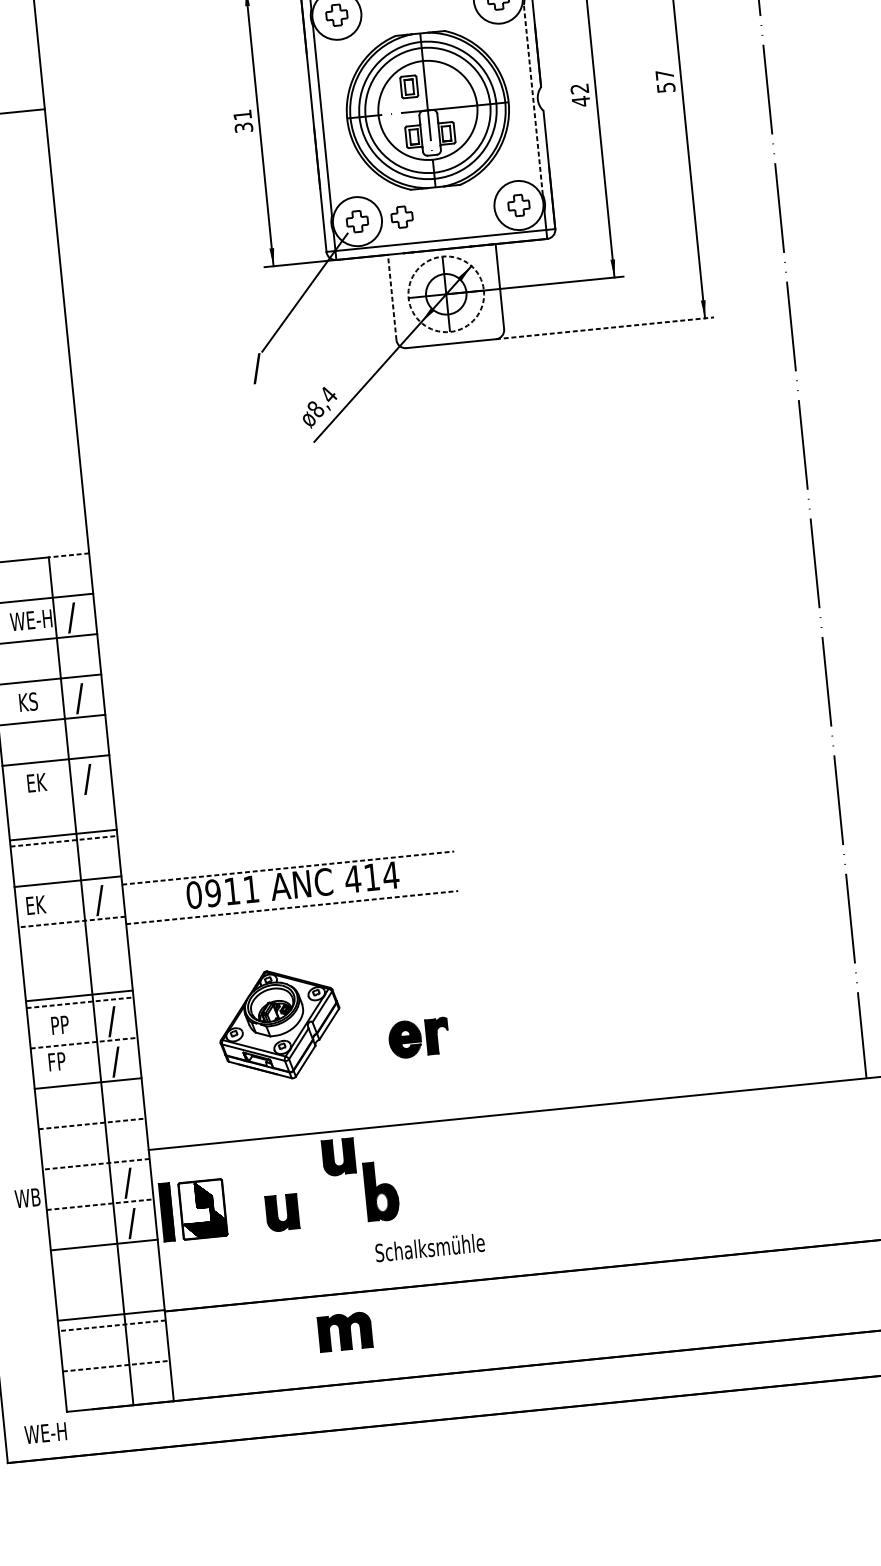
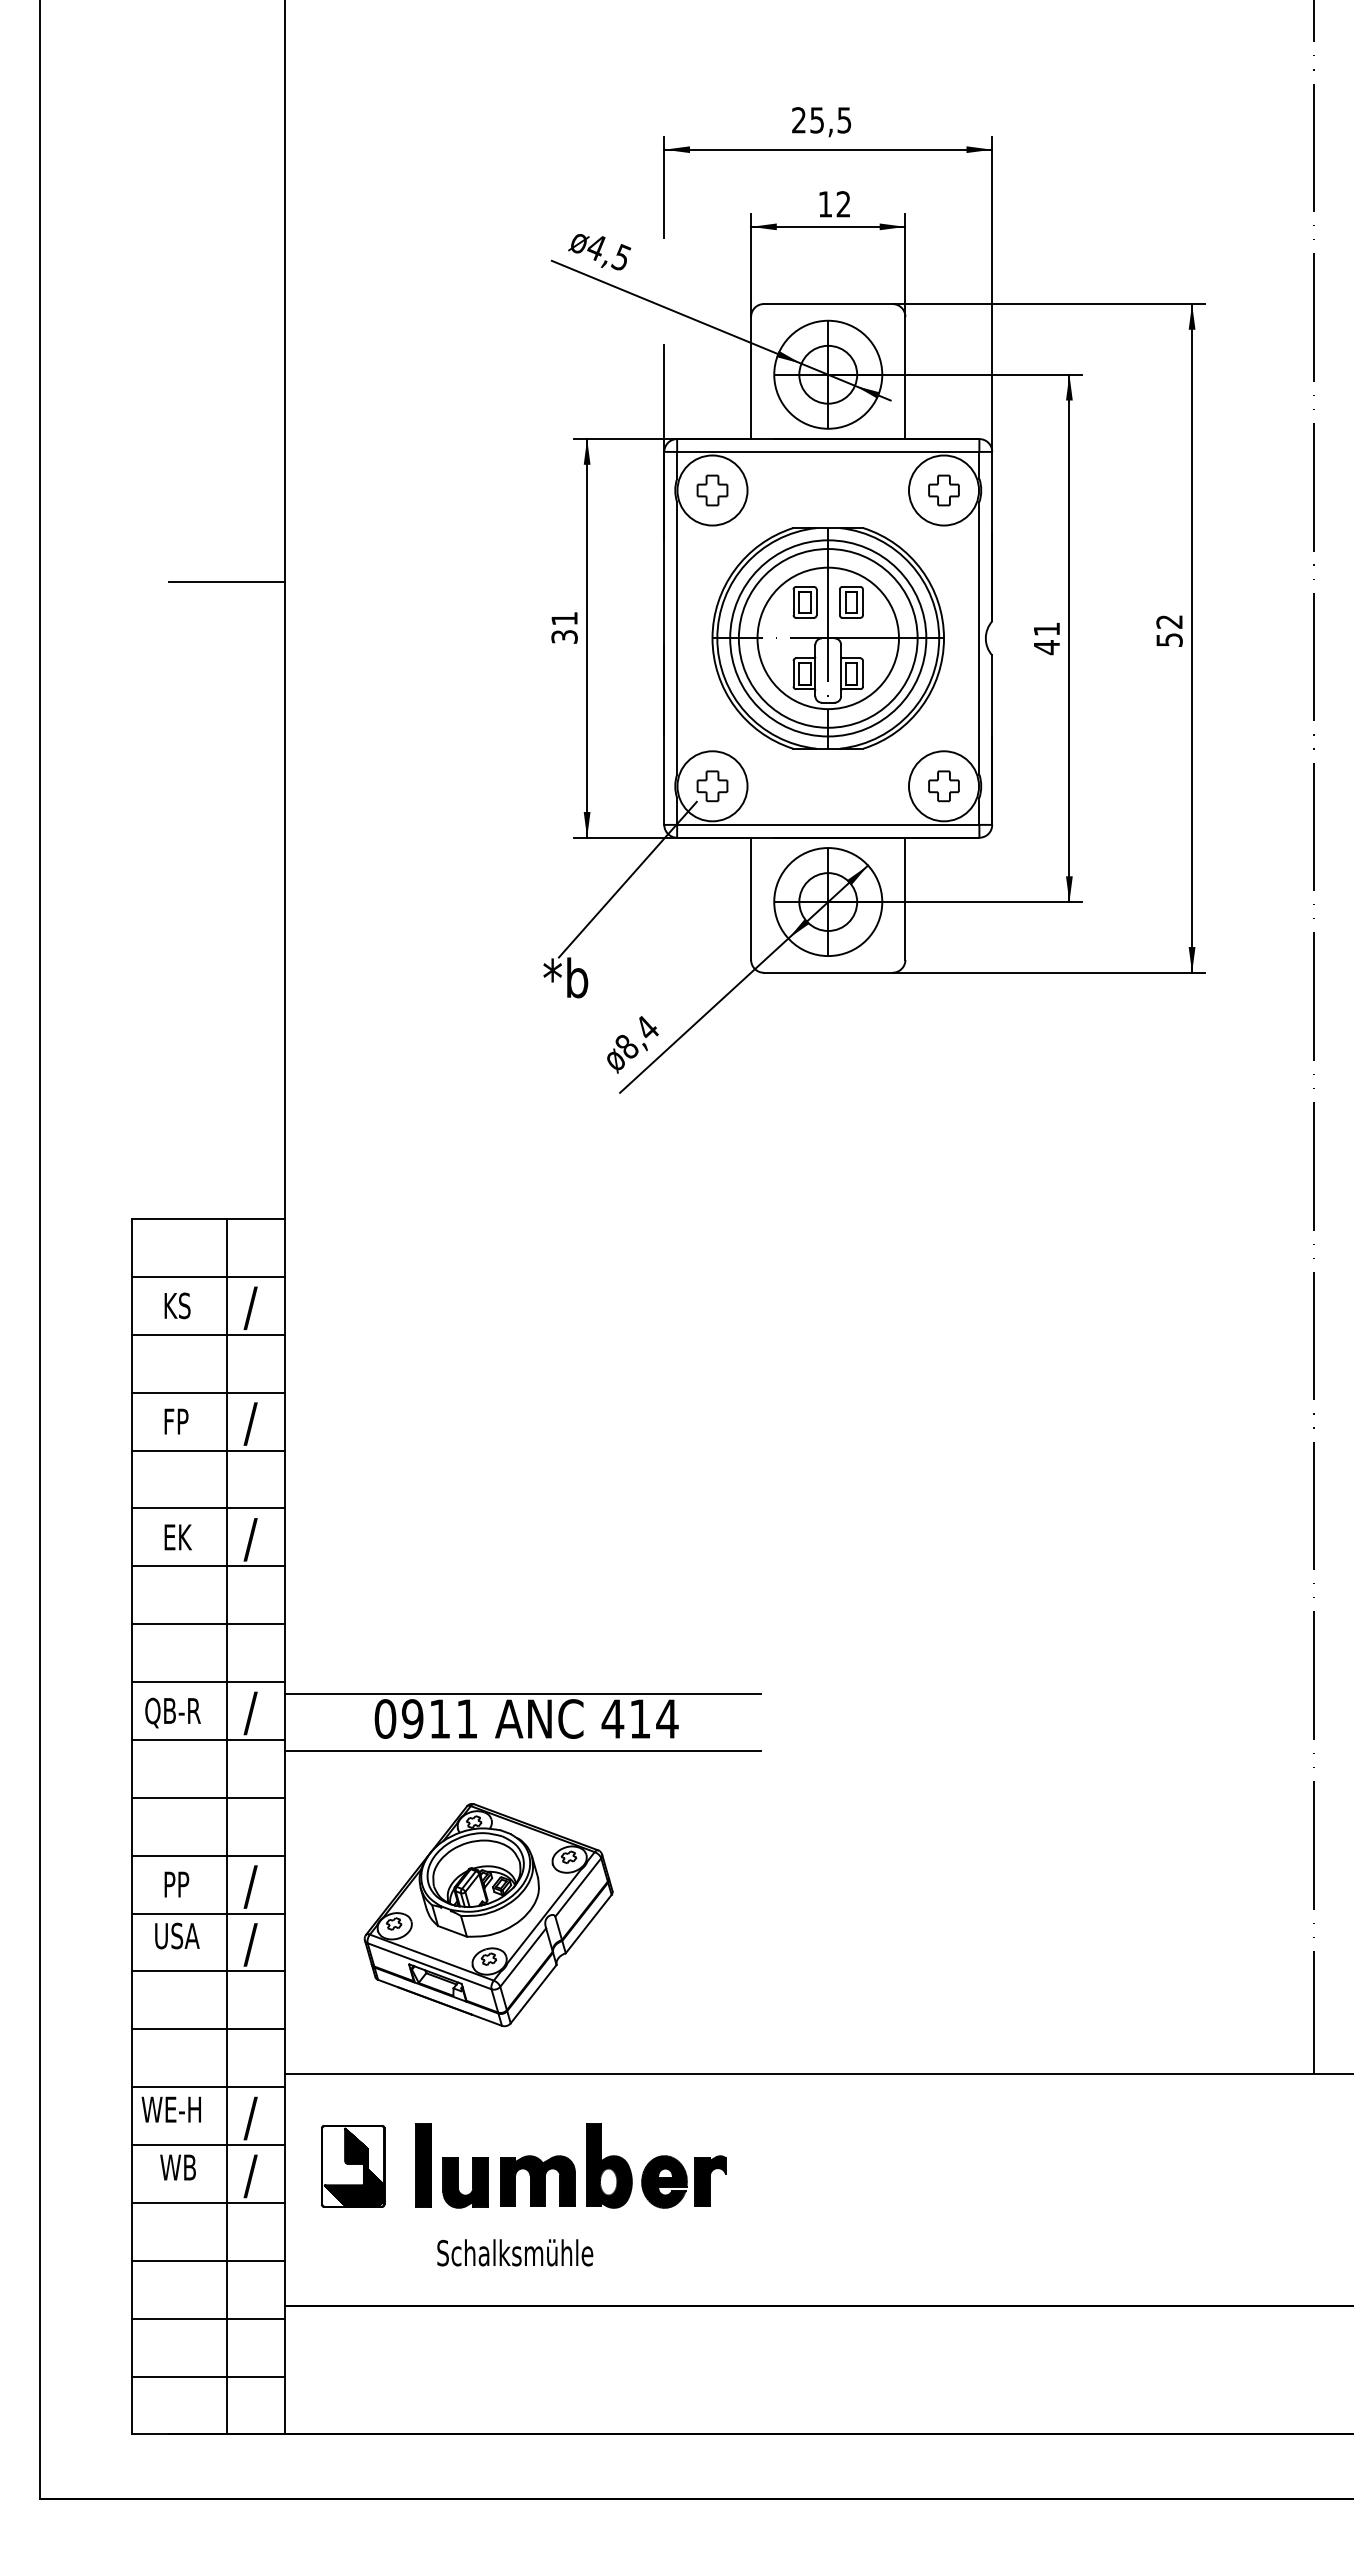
text: (664, 74) -> (1169, 621), 57 -> 52
part: (441, 83) -> (851, 602), added
text: (579, 88) -> (1046, 629), 42 -> 41
line: (533, 99) -> (979, 637), dashed -> solid
part: (402, 217) -> (776, 786), removed
circle: (446, 294) -> (828, 902), dashed -> solid
line: (392, 297) -> (751, 898), dashed -> solid
line: (605, 328) -> (1049, 972), dashed -> solid
text: (268, 366) -> (565, 979), / -> *b
line: (68, 555) -> (255, 1219), dashed -> solid
text: (30, 620) -> (192, 1305), WE-H -> KS
text: (29, 701) -> (178, 1421), KS -> FP
line: (62, 835) -> (207, 1566), moved
line: (64, 841) -> (208, 1624), dashed -> solid
line: (288, 867) -> (522, 1693), dashed -> solid
text: (45, 905) -> (172, 1712), EK -> QB-R
line: (292, 907) -> (522, 1750), dashed -> solid
line: (72, 921) -> (208, 1739), dashed -> solid
line: (78, 995) -> (207, 1797), moved
line: (80, 1002) -> (208, 1855), dashed -> solid
part: (279, 1025) -> (488, 1915), size x1.43
part: (418, 1037) -> (683, 2181), moved
line: (84, 1043) -> (208, 1913), dashed -> solid
text: (64, 1060) -> (177, 1935), FP -> USA
line: (92, 1124) -> (208, 2029), dashed -> solid
part: (333, 1157) -> (546, 2111), removed
line: (96, 1164) -> (208, 2087), dashed -> solid
text: (27, 1198) -> (177, 2167), moved
line: (100, 1204) -> (208, 2145), dashed -> solid
part: (166, 1212) -> (423, 2165), moved
text: (430, 1247) -> (515, 2252), moved
line: (110, 1315) -> (207, 2260), moved
line: (112, 1325) -> (208, 2318), dashed -> solid
part: (344, 1331) -> (537, 2180), moved
line: (116, 1366) -> (208, 2376), dashed -> solid
text: (45, 1433) -> (170, 2109), moved

